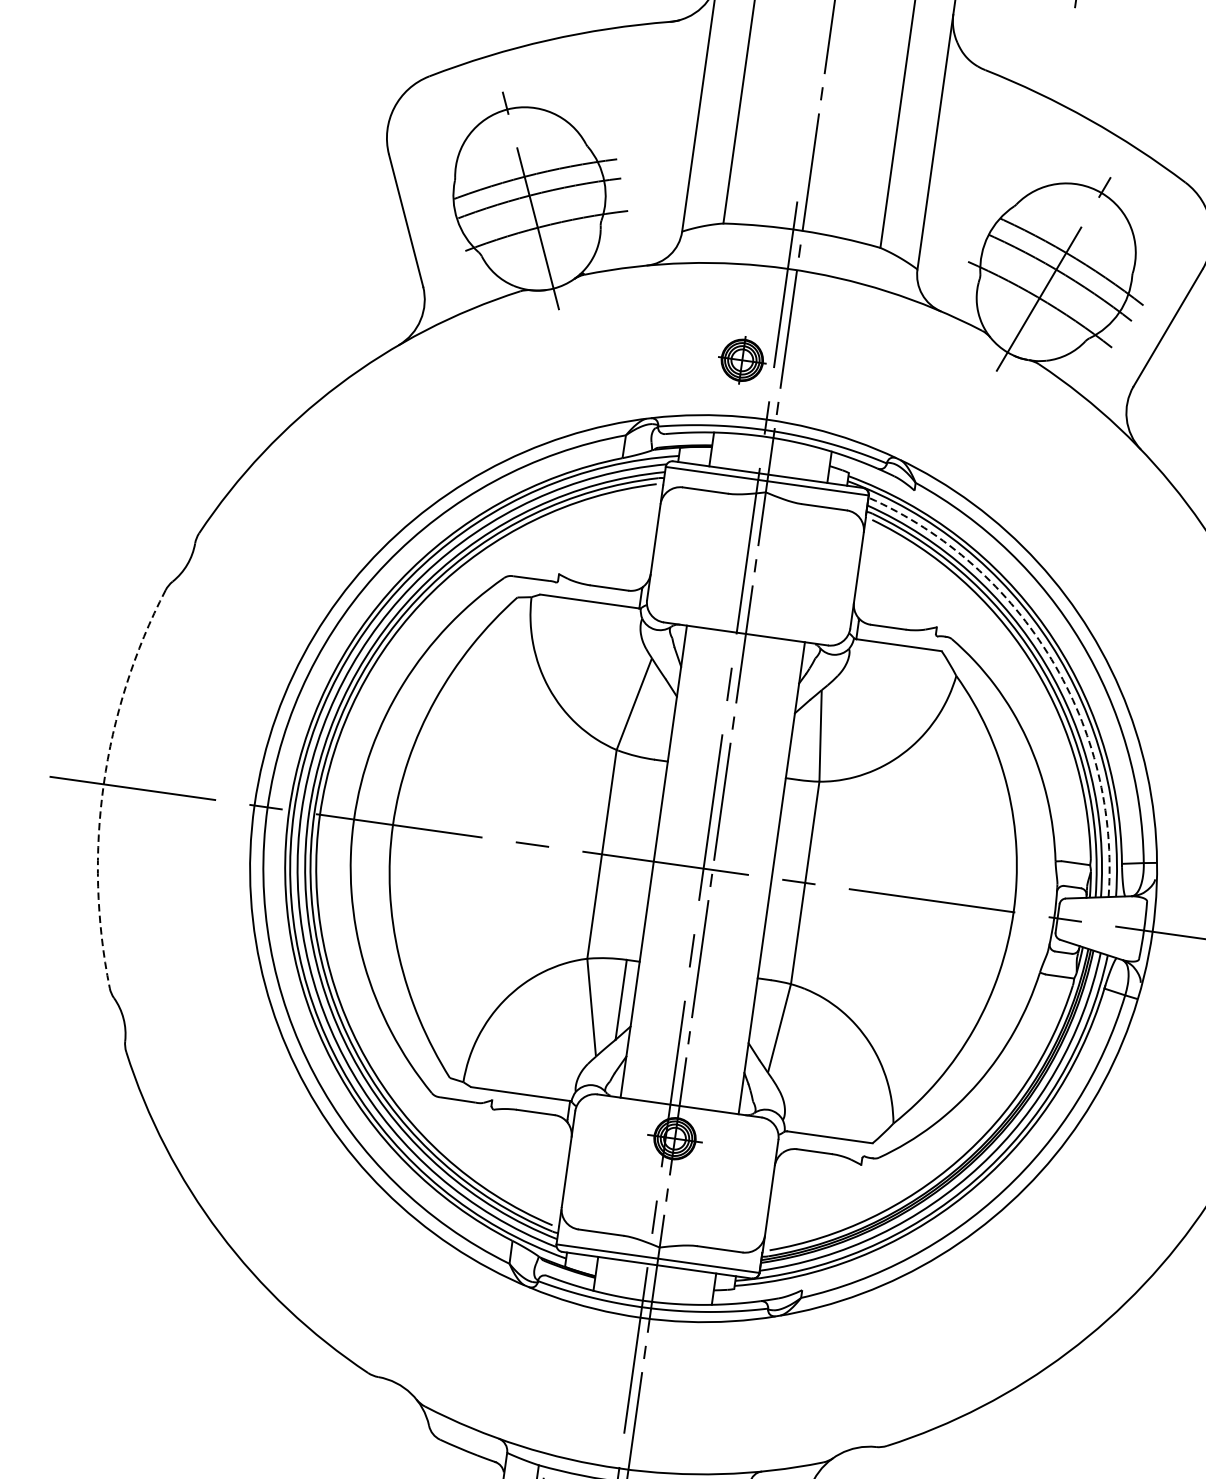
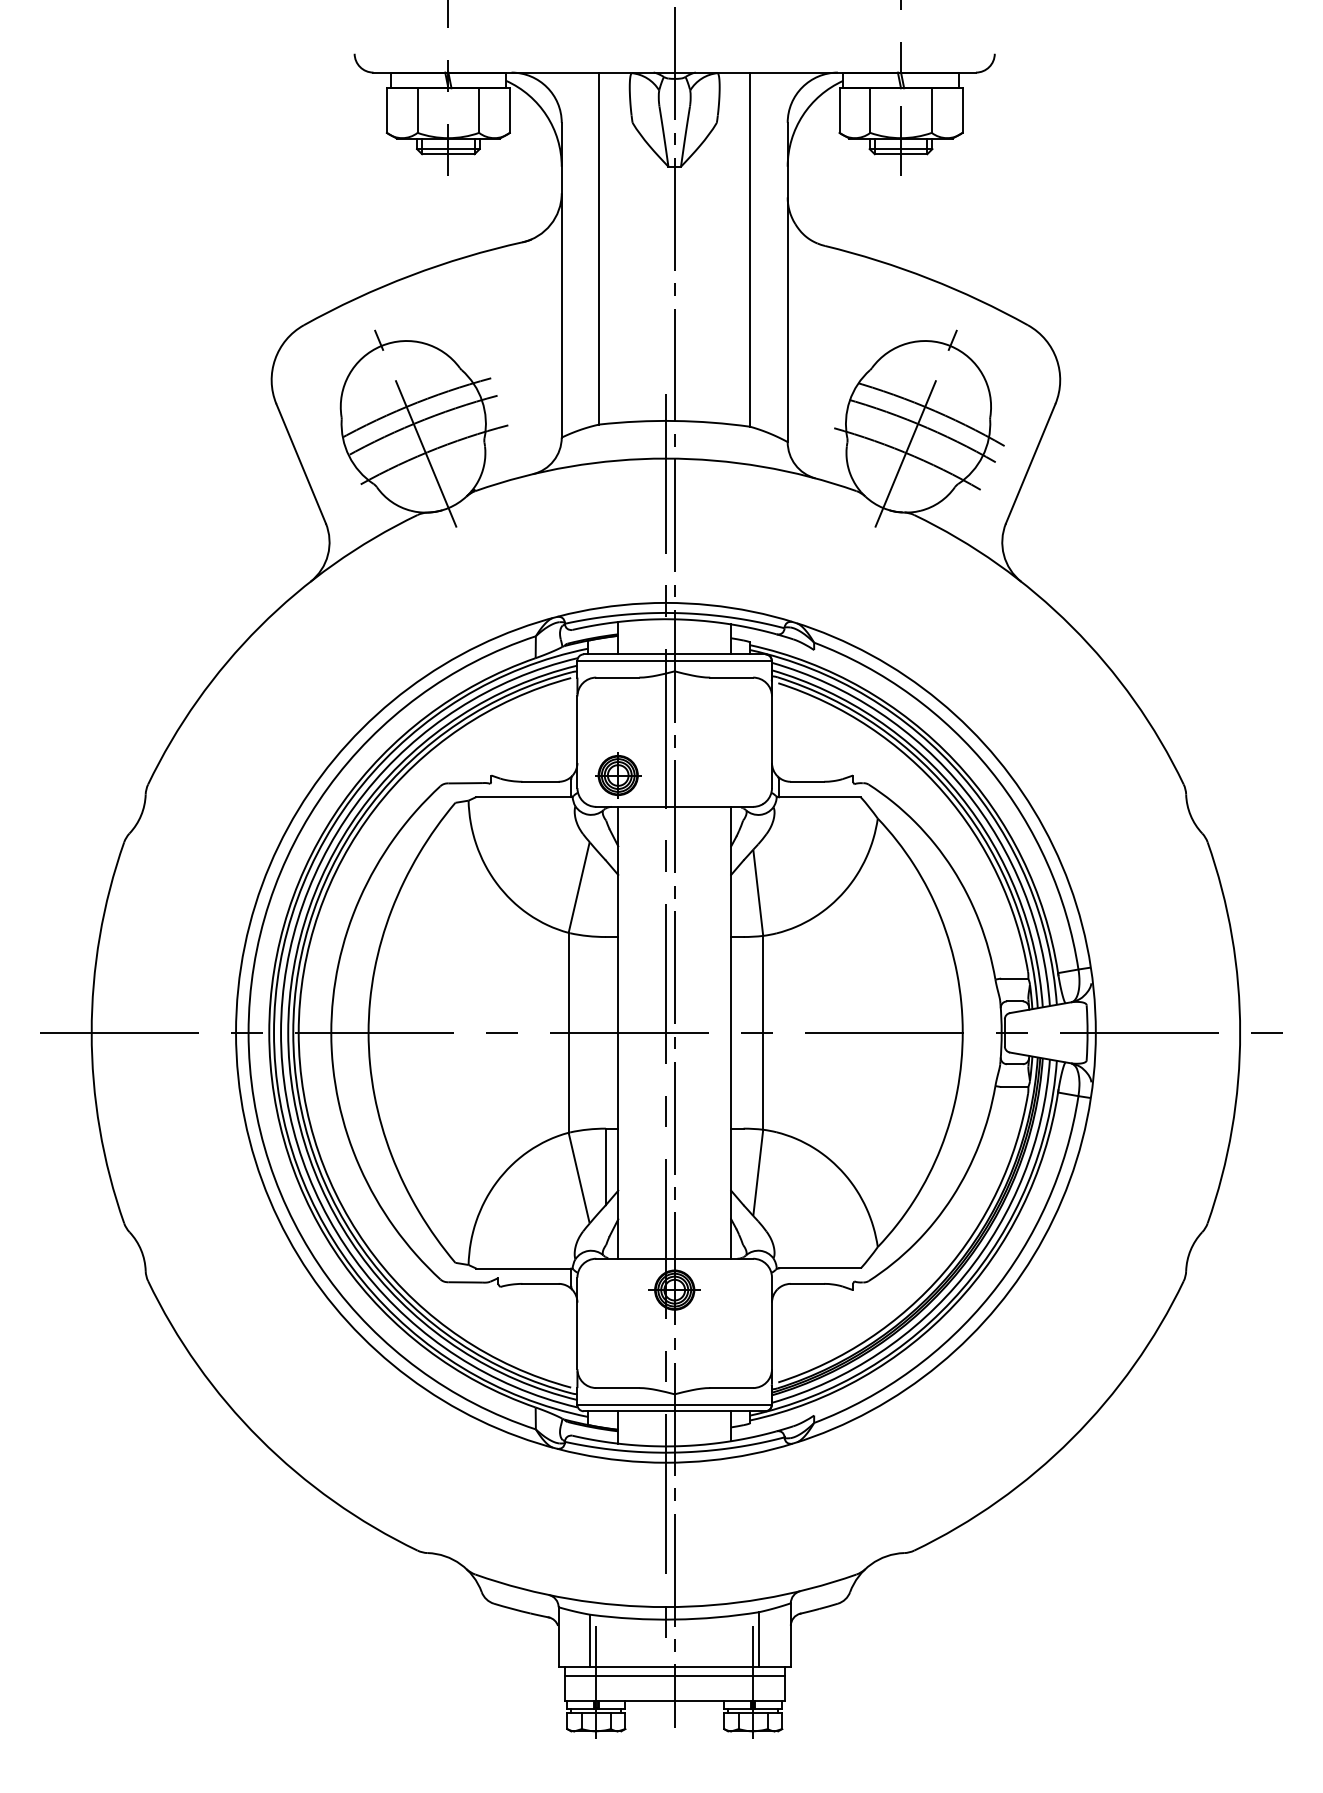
part: (742, 360) -> (618, 775), moved
arc: (1052, 659) -> (965, 790), dashed -> solid
arc: (103, 783) -> (91, 1032), dashed -> solid

